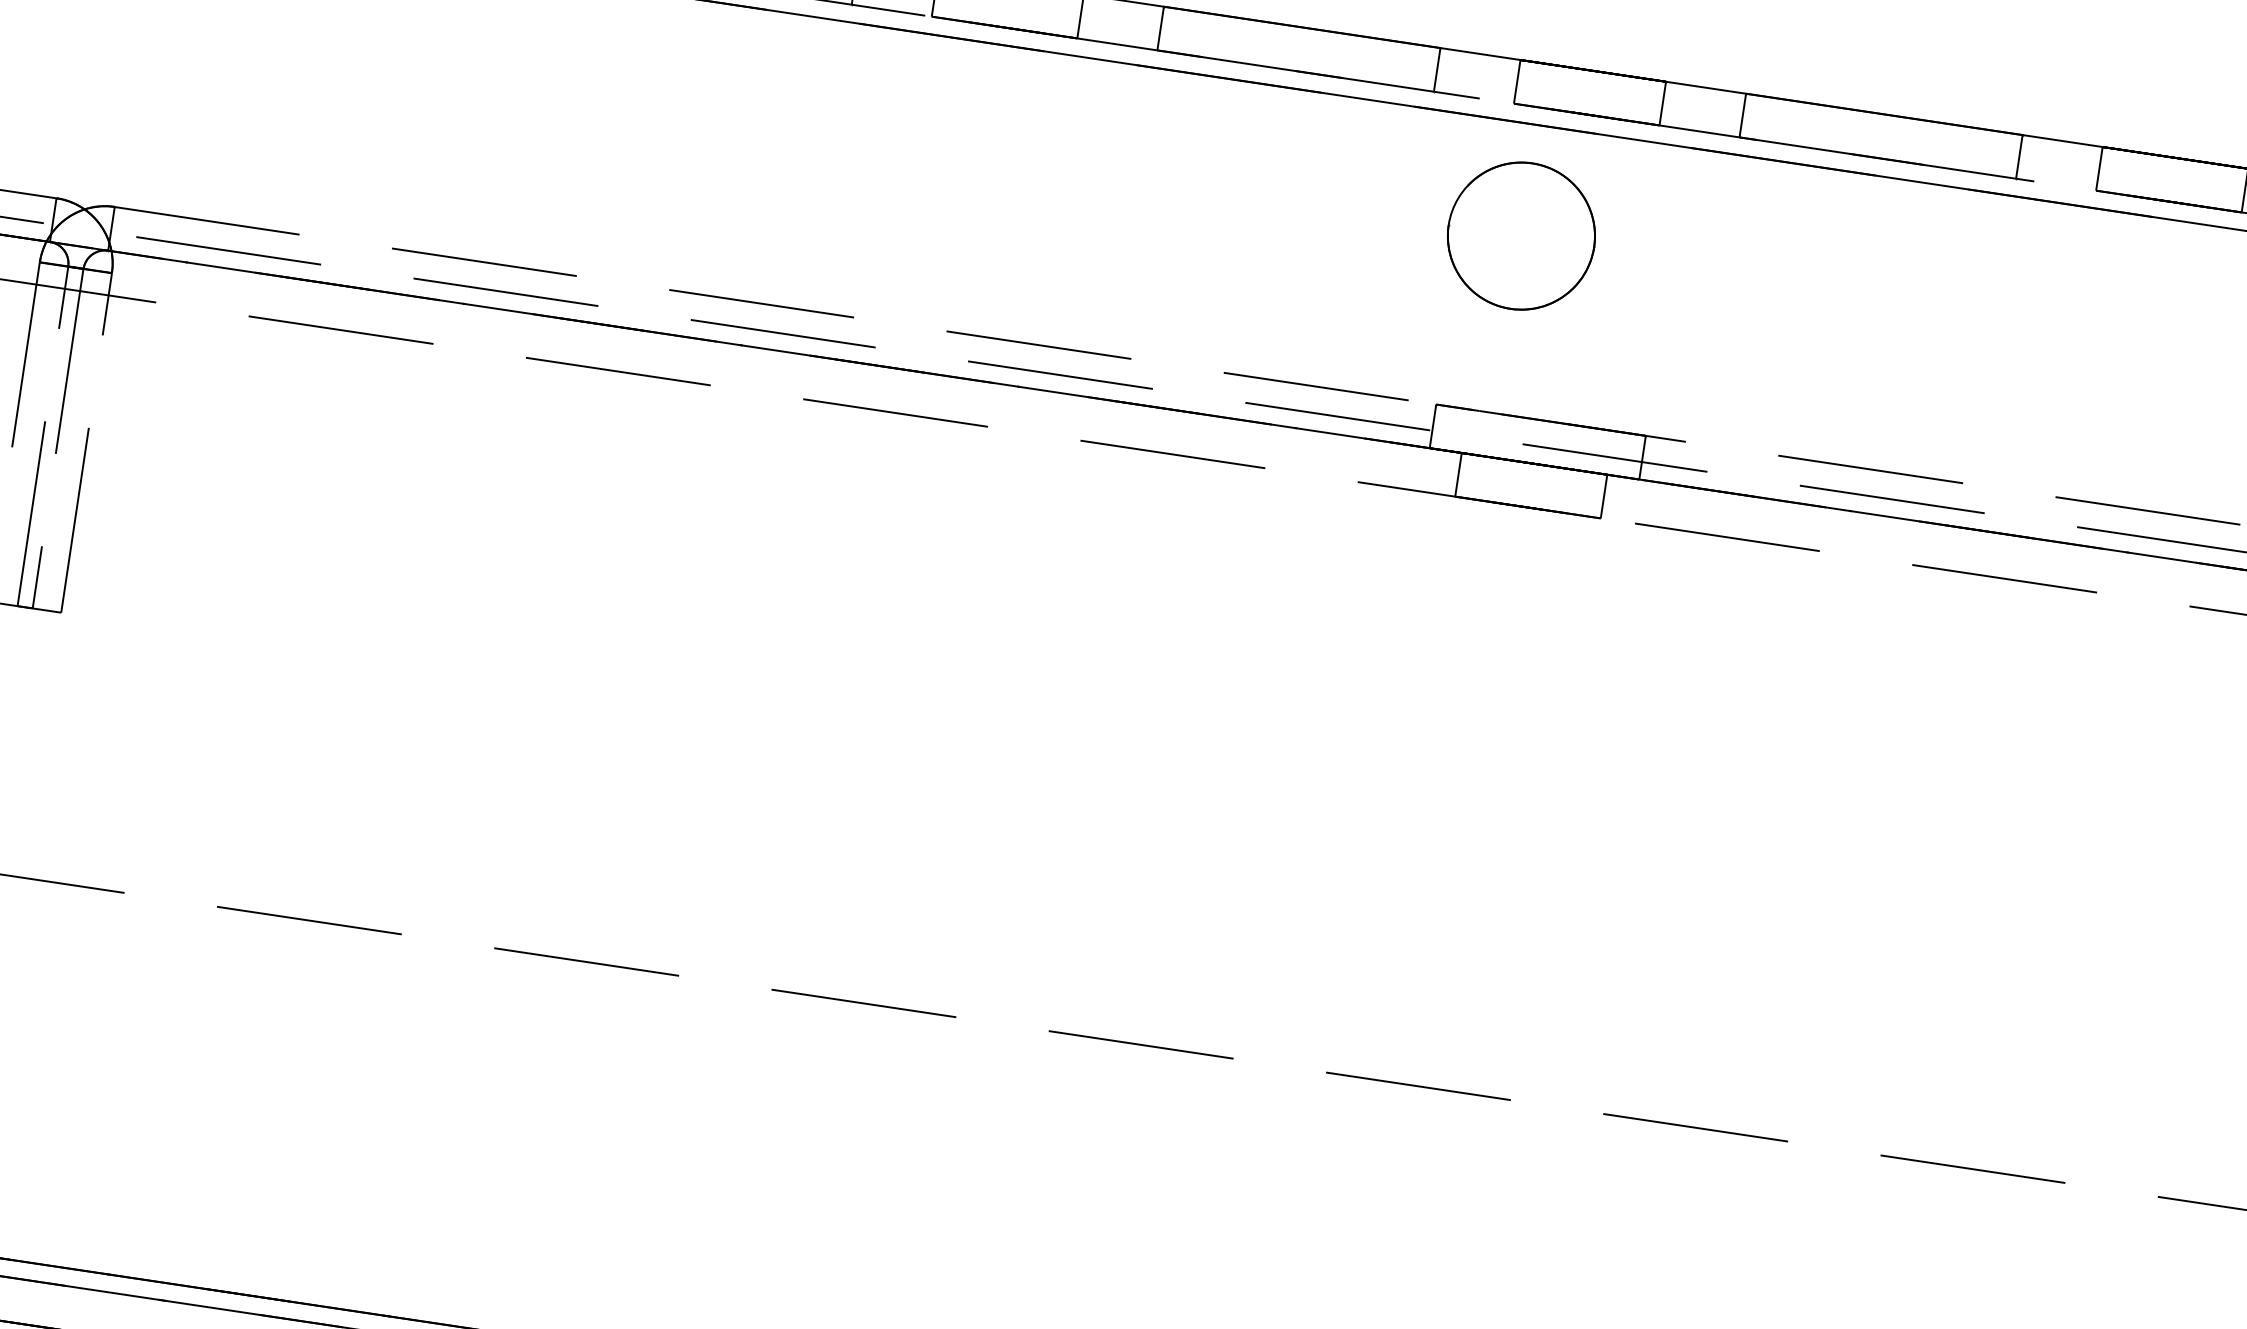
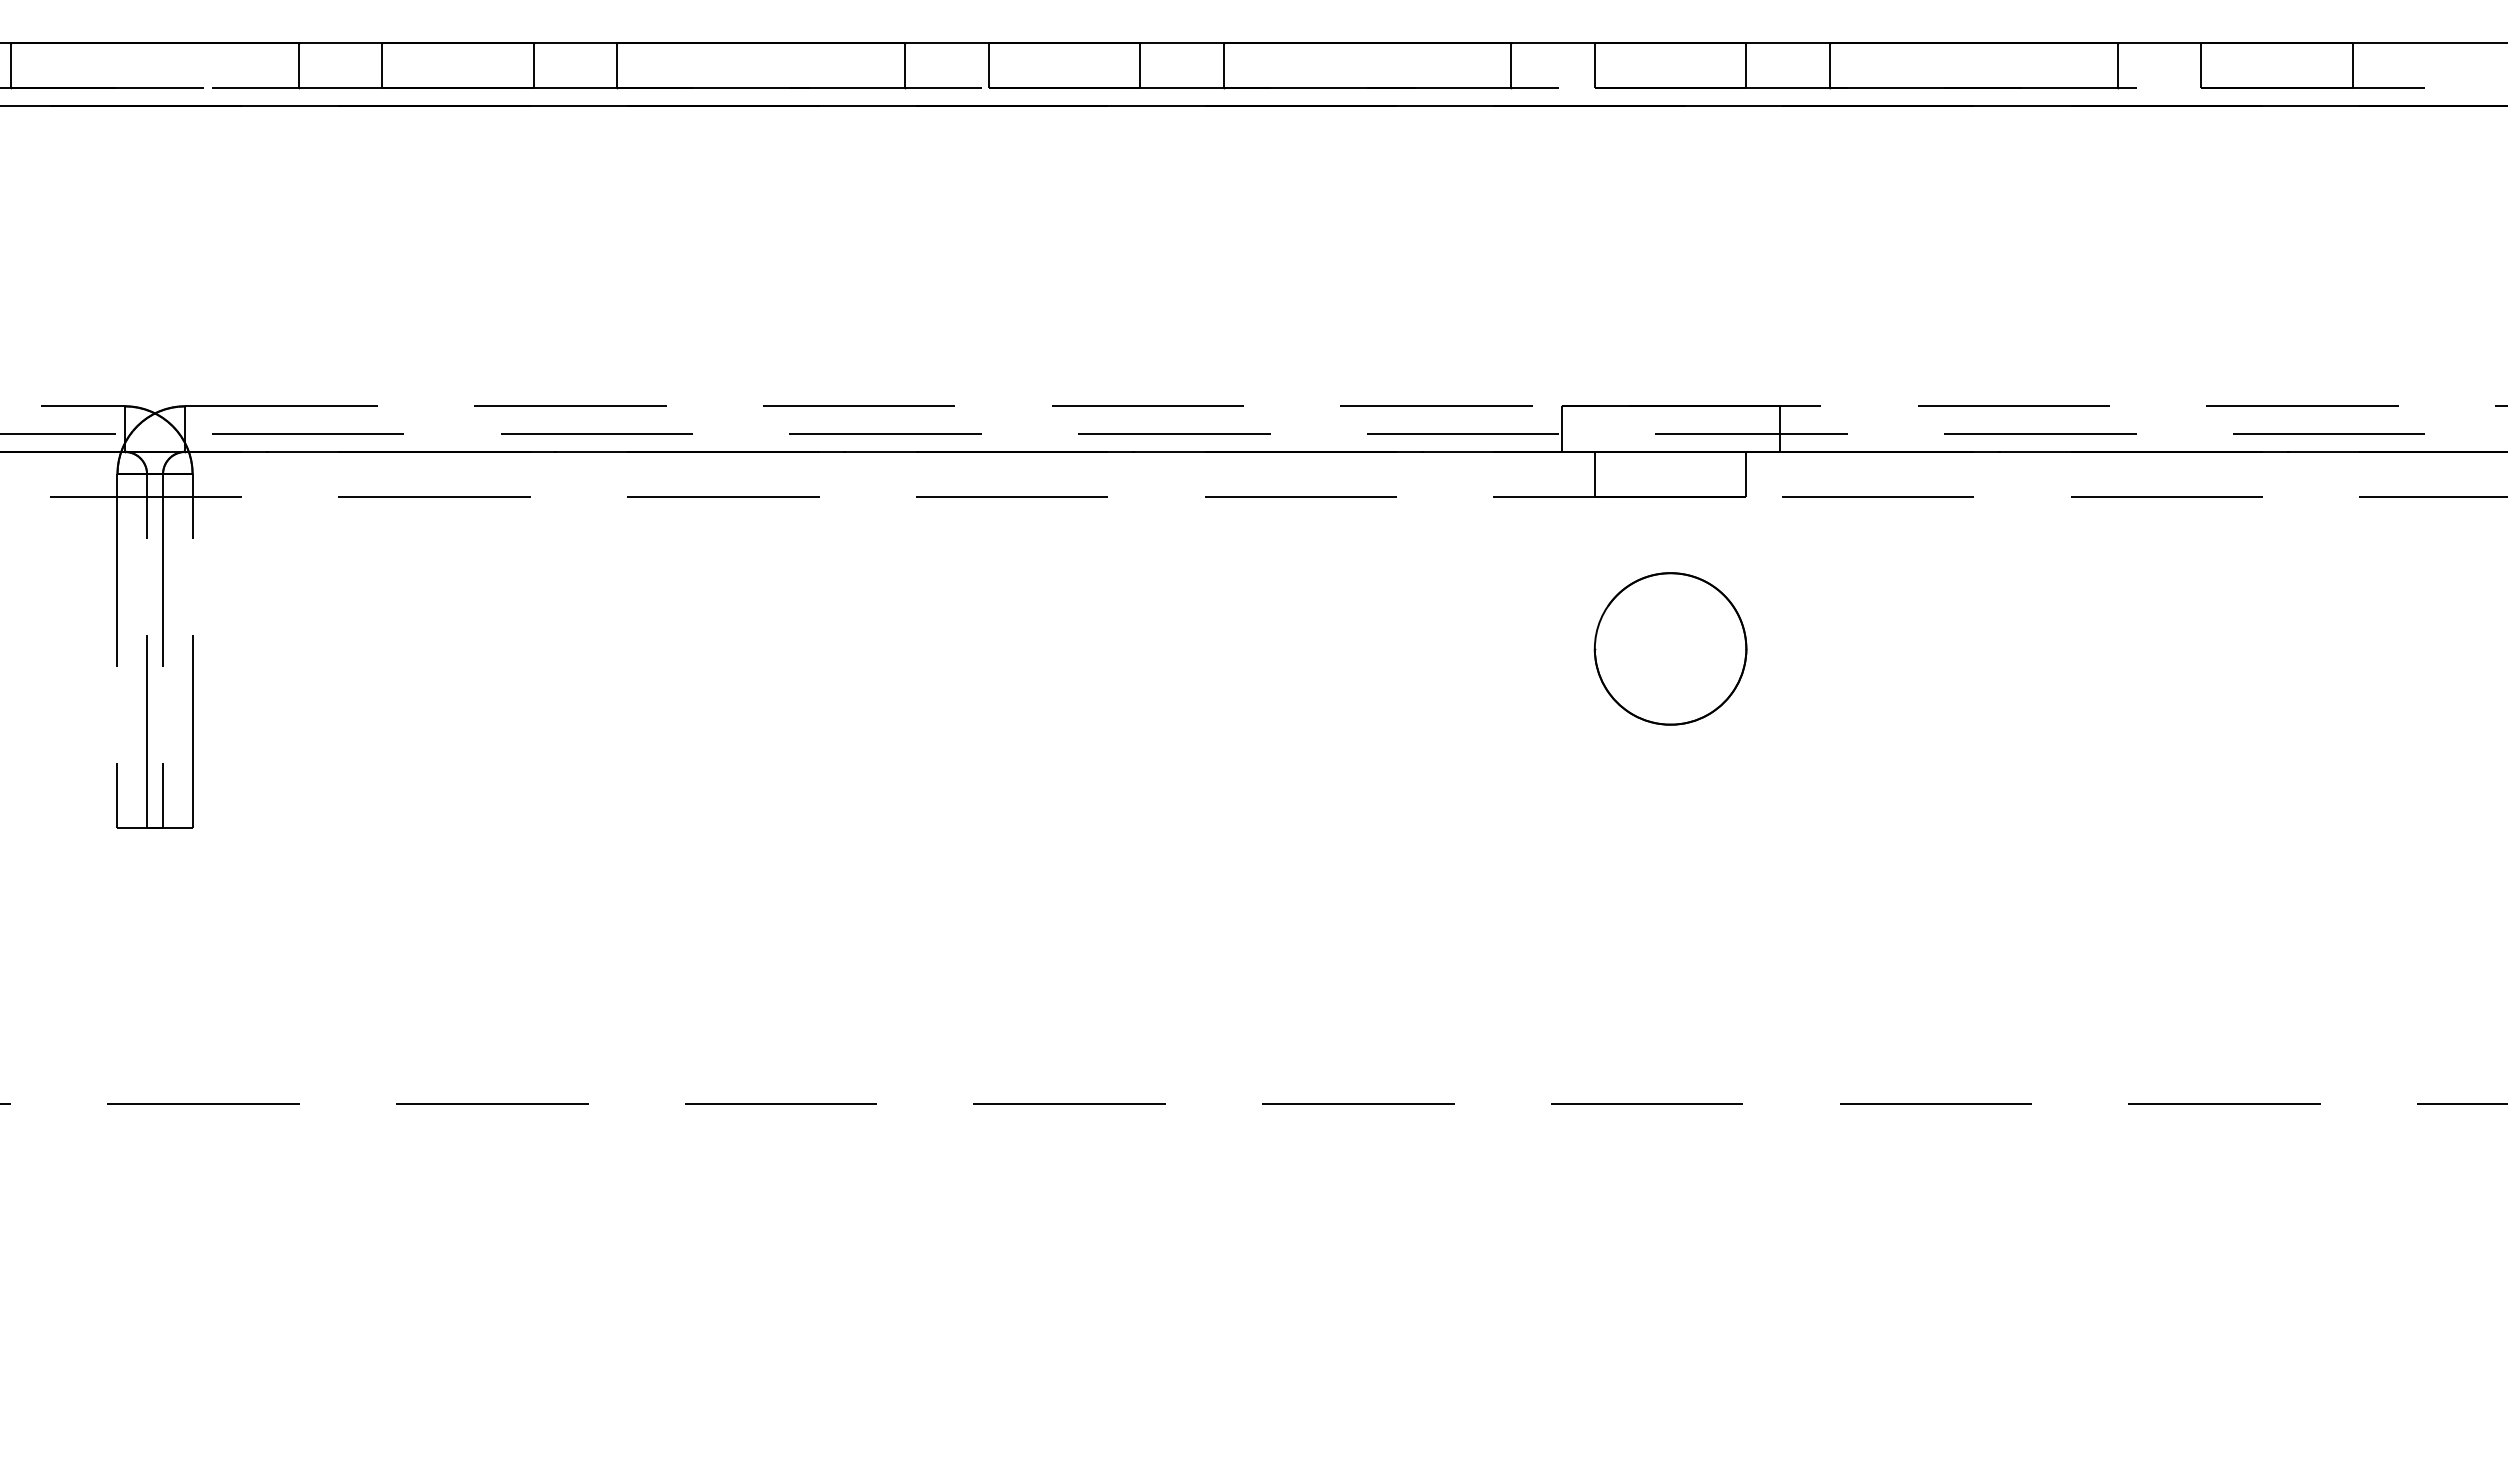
part: (1521, 235) -> (1670, 648), moved

